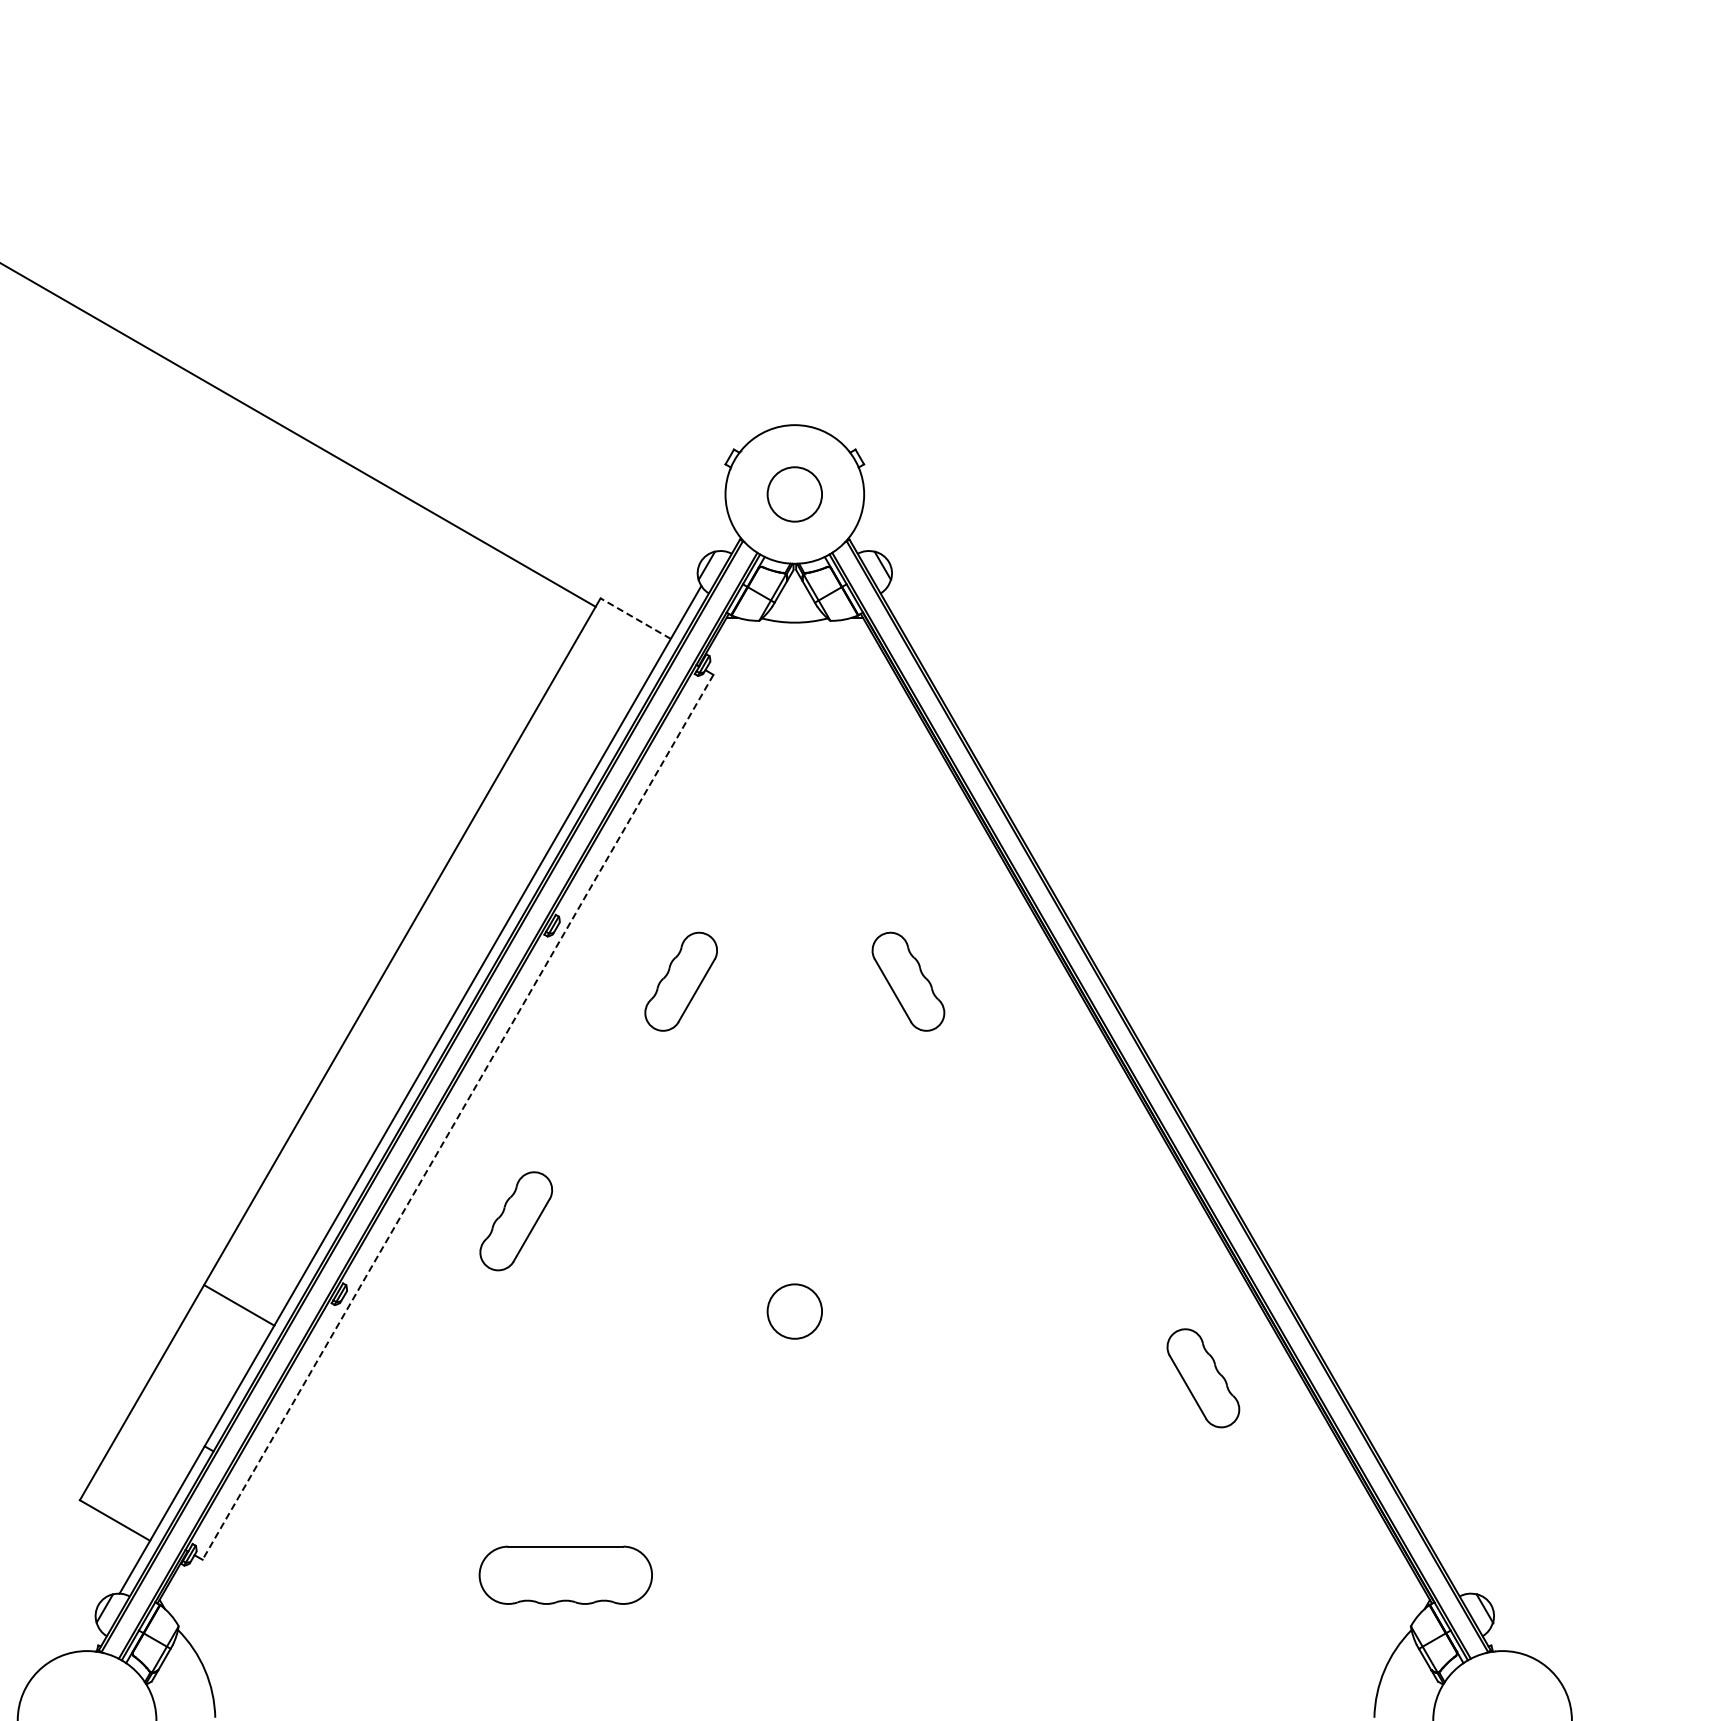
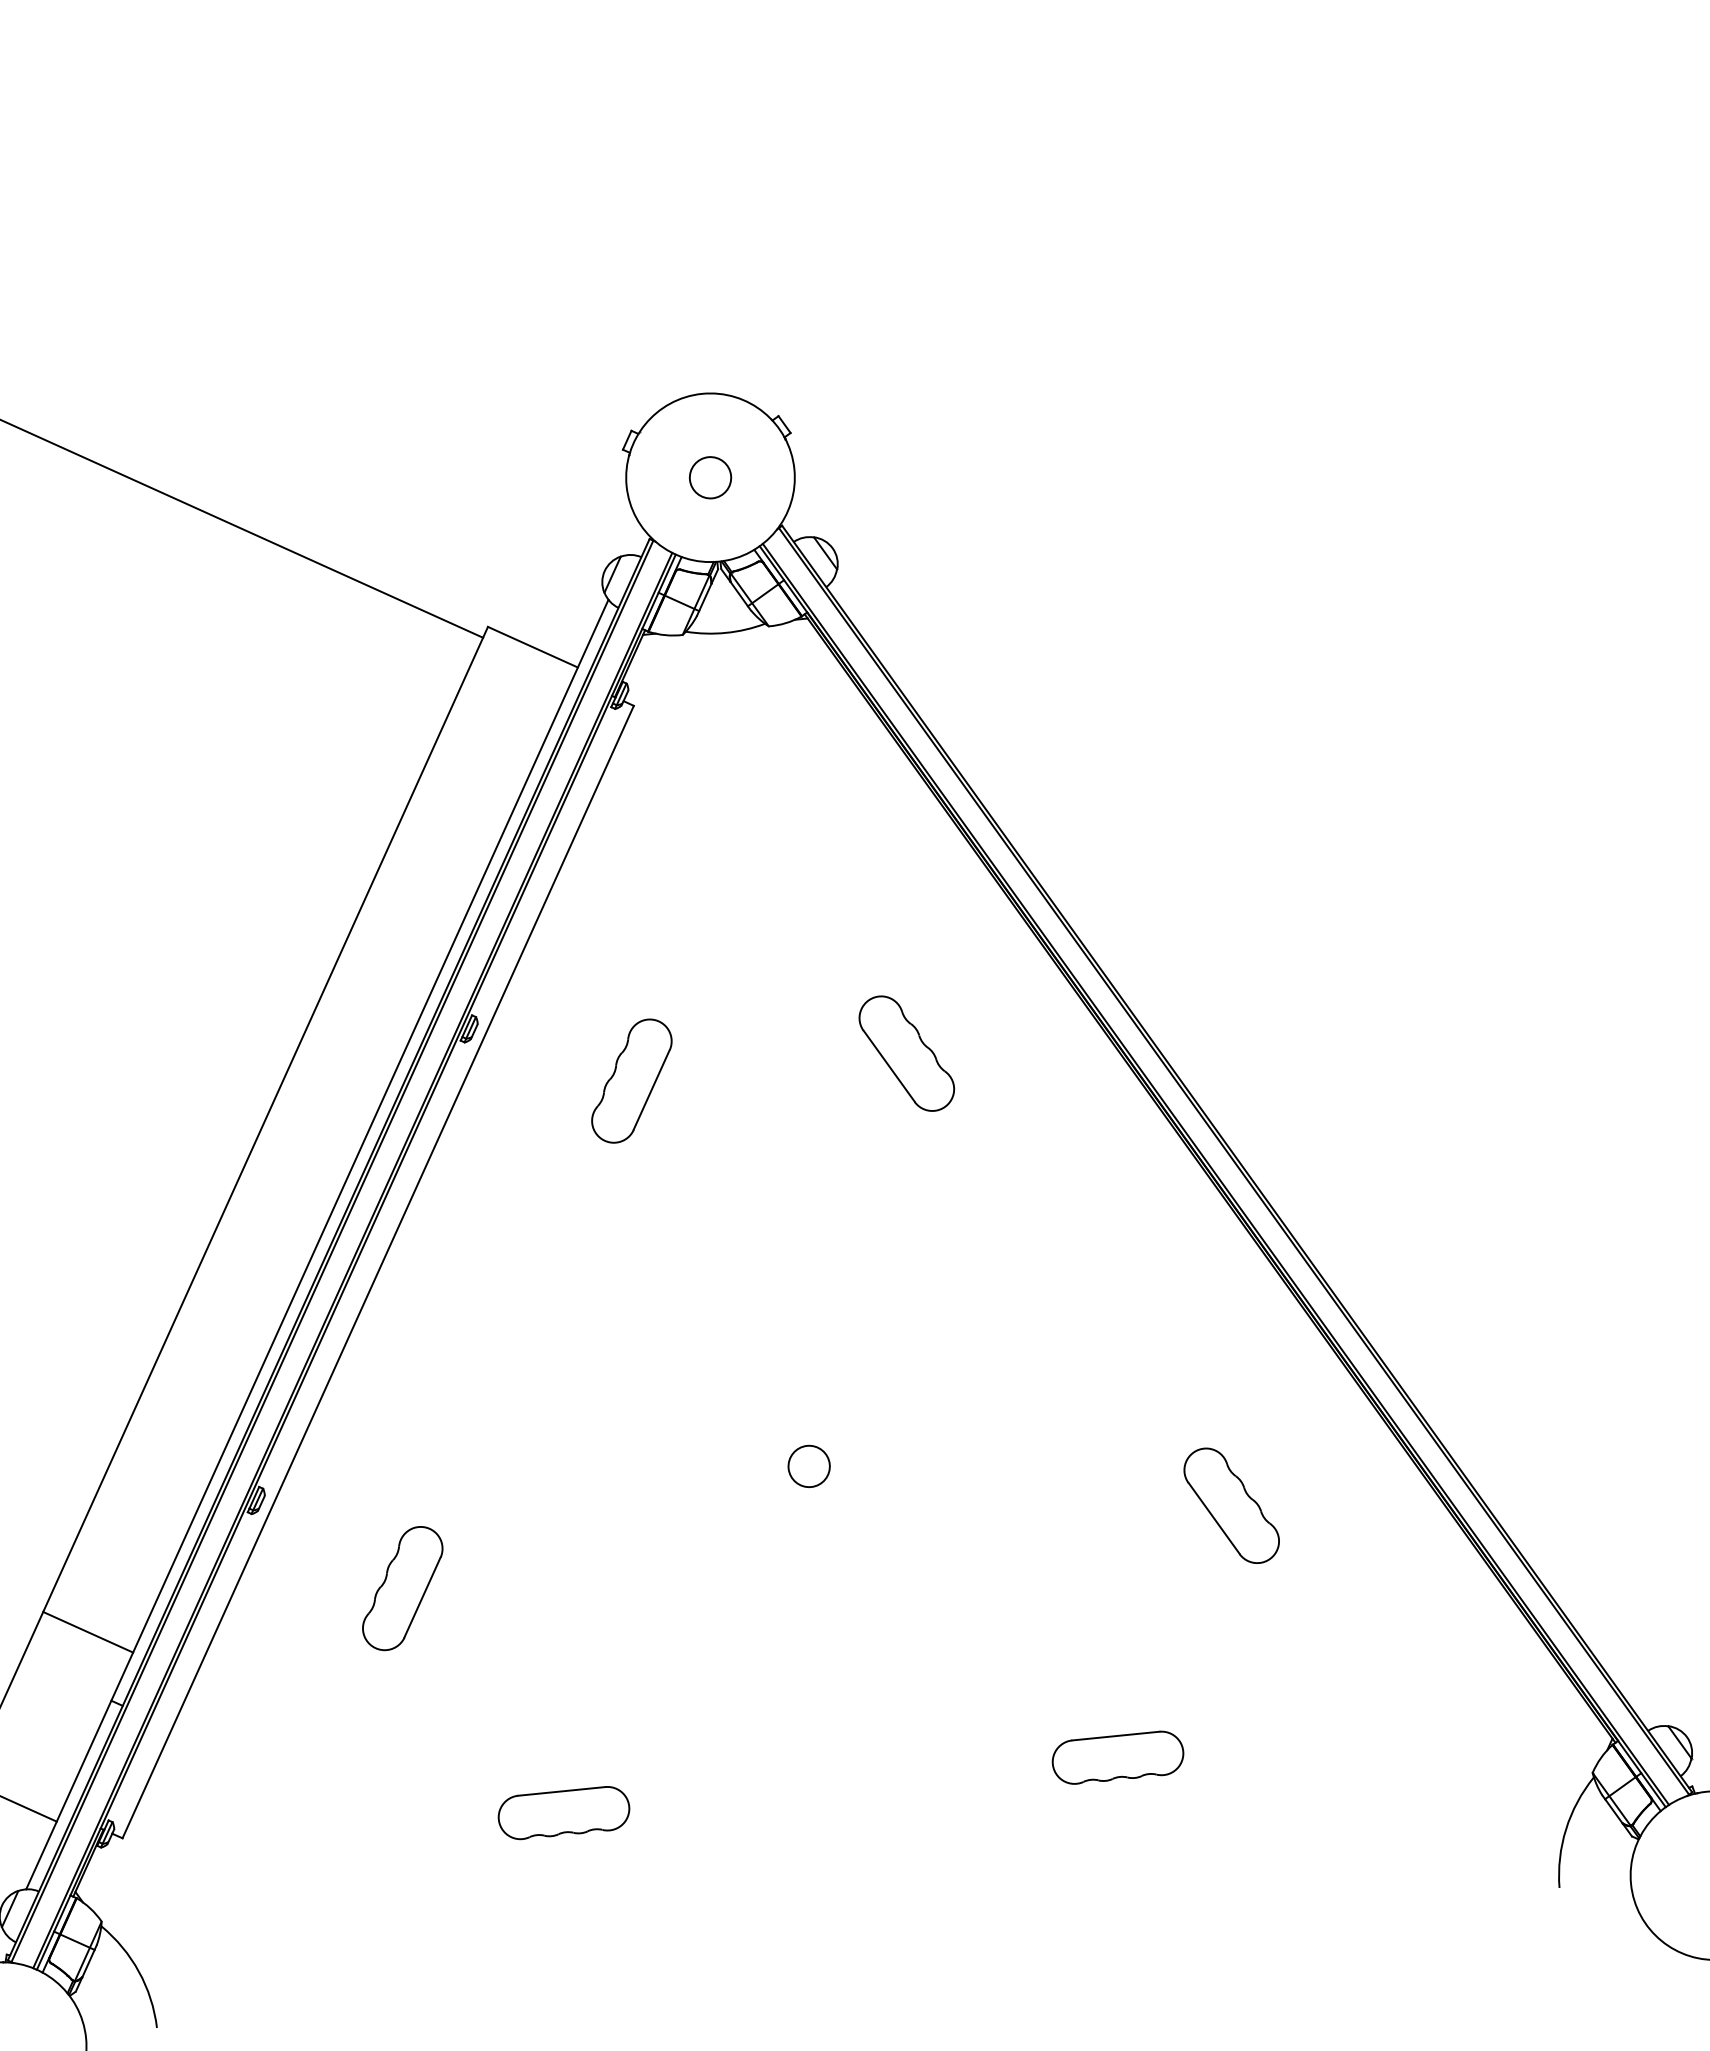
circle: (794, 494) -> (710, 477), size x0.62
line: (635, 618) -> (532, 647), dashed -> solid
line: (458, 1117) -> (378, 1272), dashed -> solid
part: (516, 1221) -> (403, 1588), moved
line: (239, 1305) -> (88, 1632), moved
circle: (794, 1311) -> (808, 1466), size x0.62
part: (1203, 1378) -> (1231, 1506), moved
part: (565, 1574) -> (563, 1812), size x0.62
part: (1023, 1574) -> (1117, 1756), added

